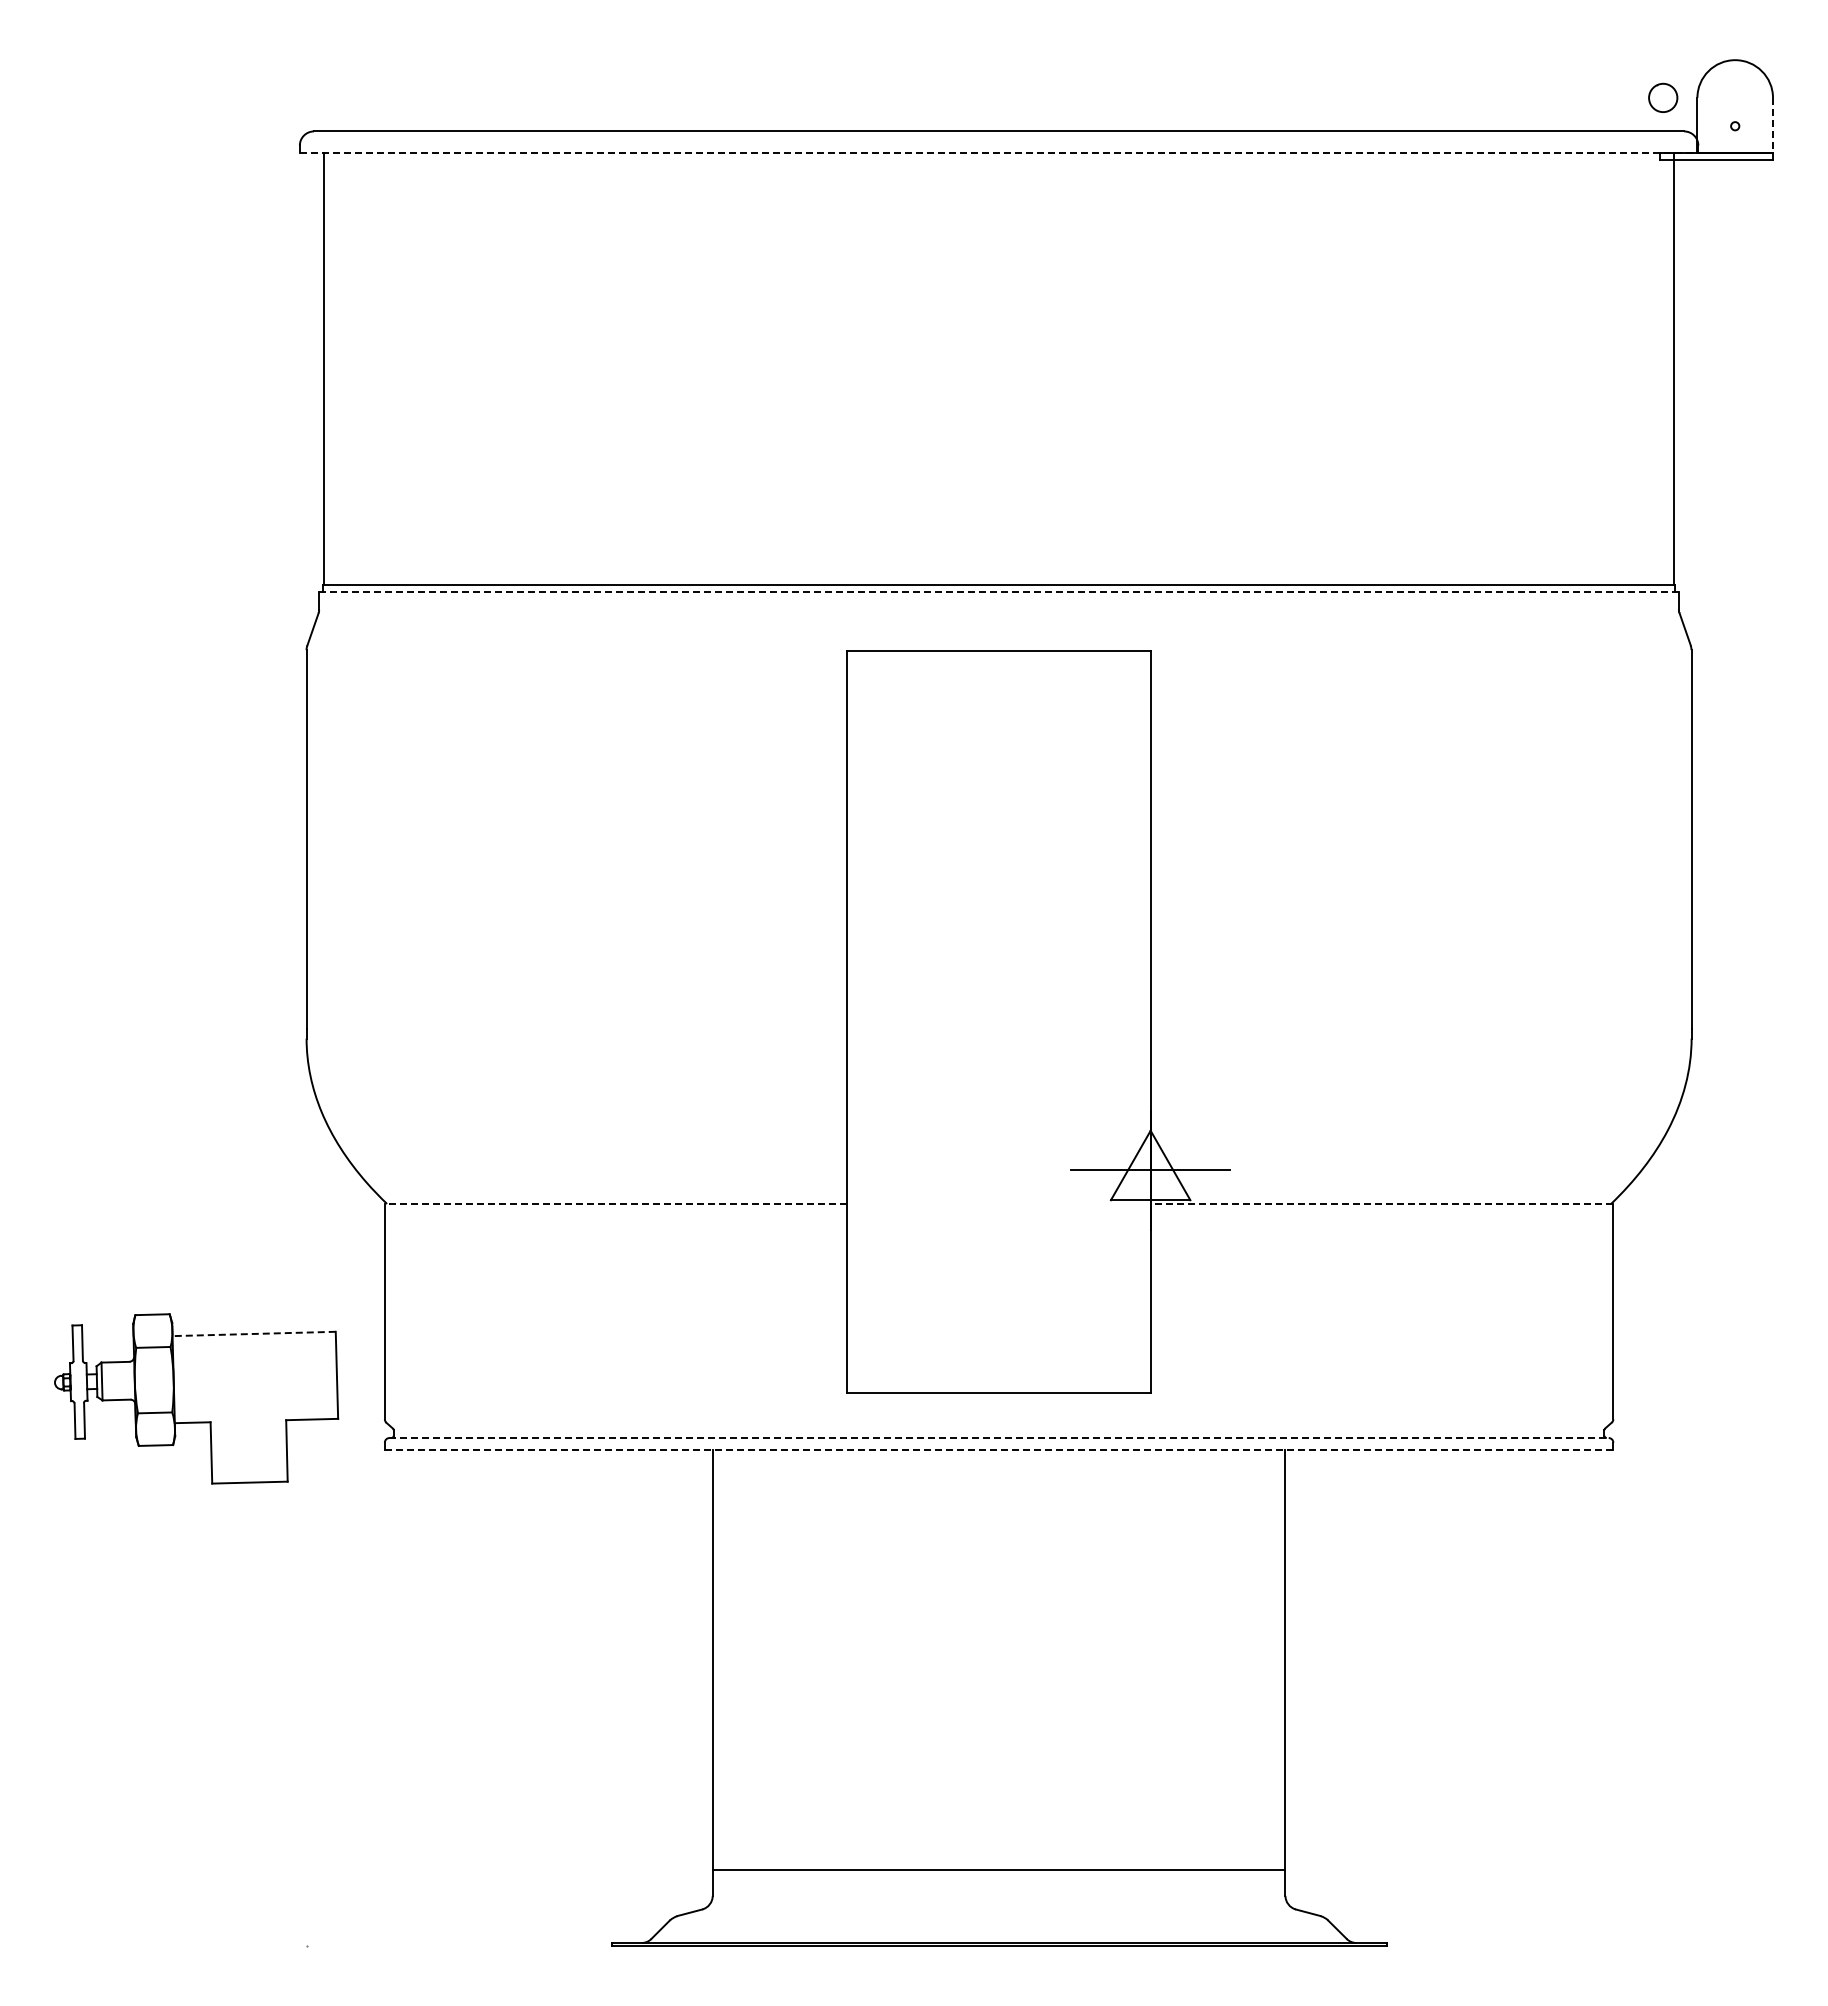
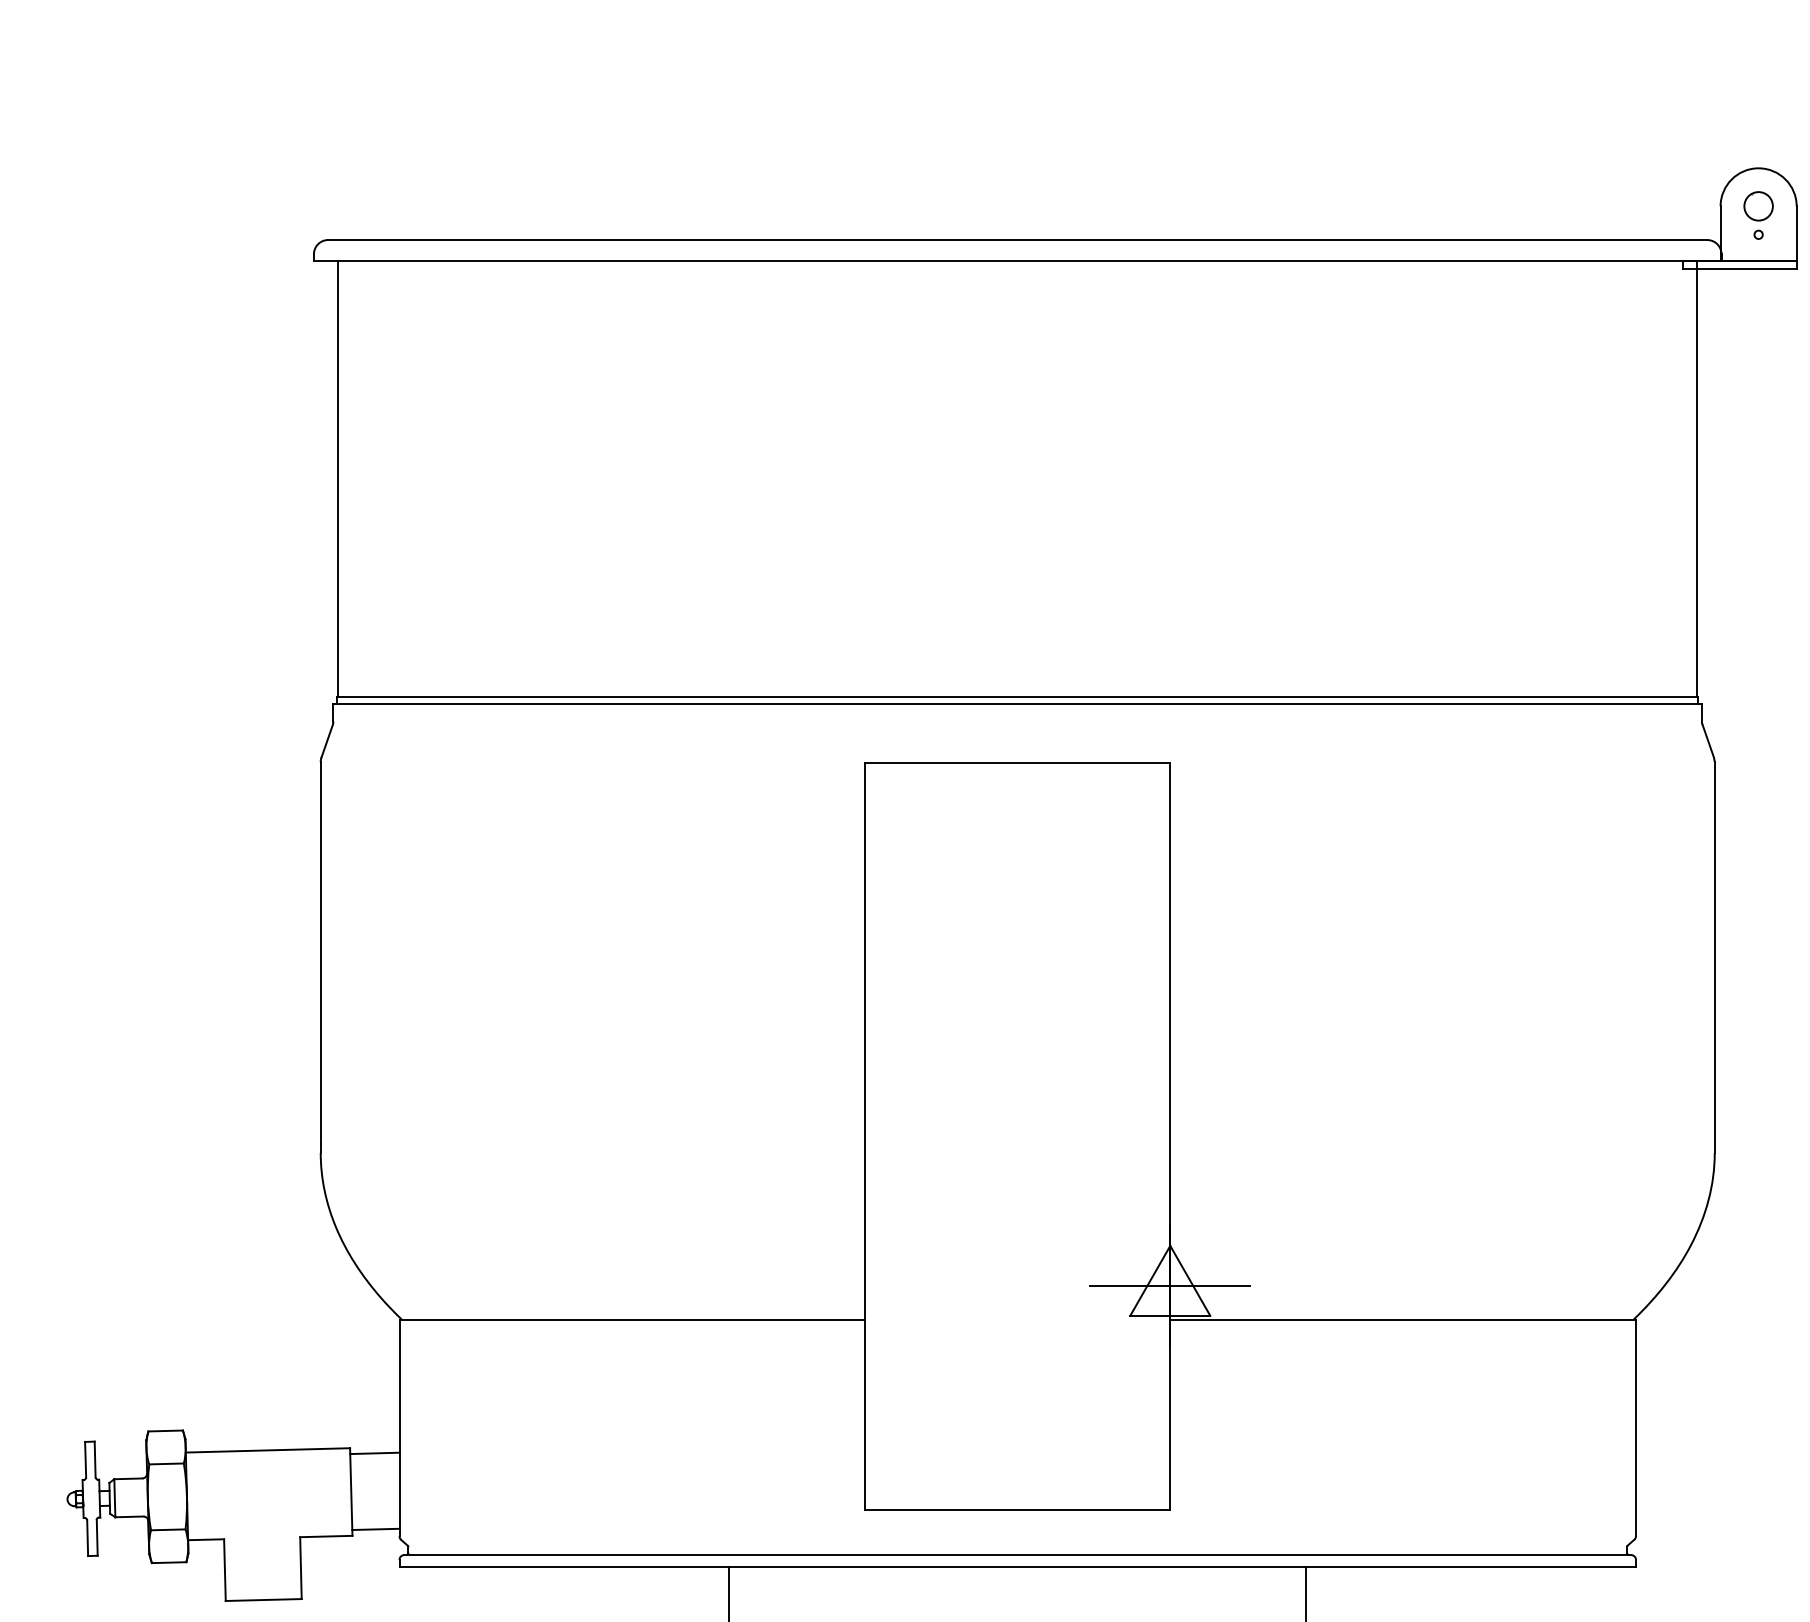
circle: (1663, 97) -> (1758, 205), moved
line: (1773, 125) -> (1797, 234), dashed -> solid
line: (999, 152) -> (1018, 261), dashed -> solid
line: (999, 592) -> (1018, 704), dashed -> solid
line: (615, 1203) -> (631, 1319), dashed -> solid
line: (1381, 1203) -> (1402, 1319), dashed -> solid
line: (254, 1333) -> (268, 1449), dashed -> solid
line: (359, 1336) -> (373, 1452), added
line: (360, 1412) -> (374, 1529), added
line: (999, 1437) -> (1018, 1554), dashed -> solid
line: (999, 1449) -> (1018, 1566), dashed -> solid

